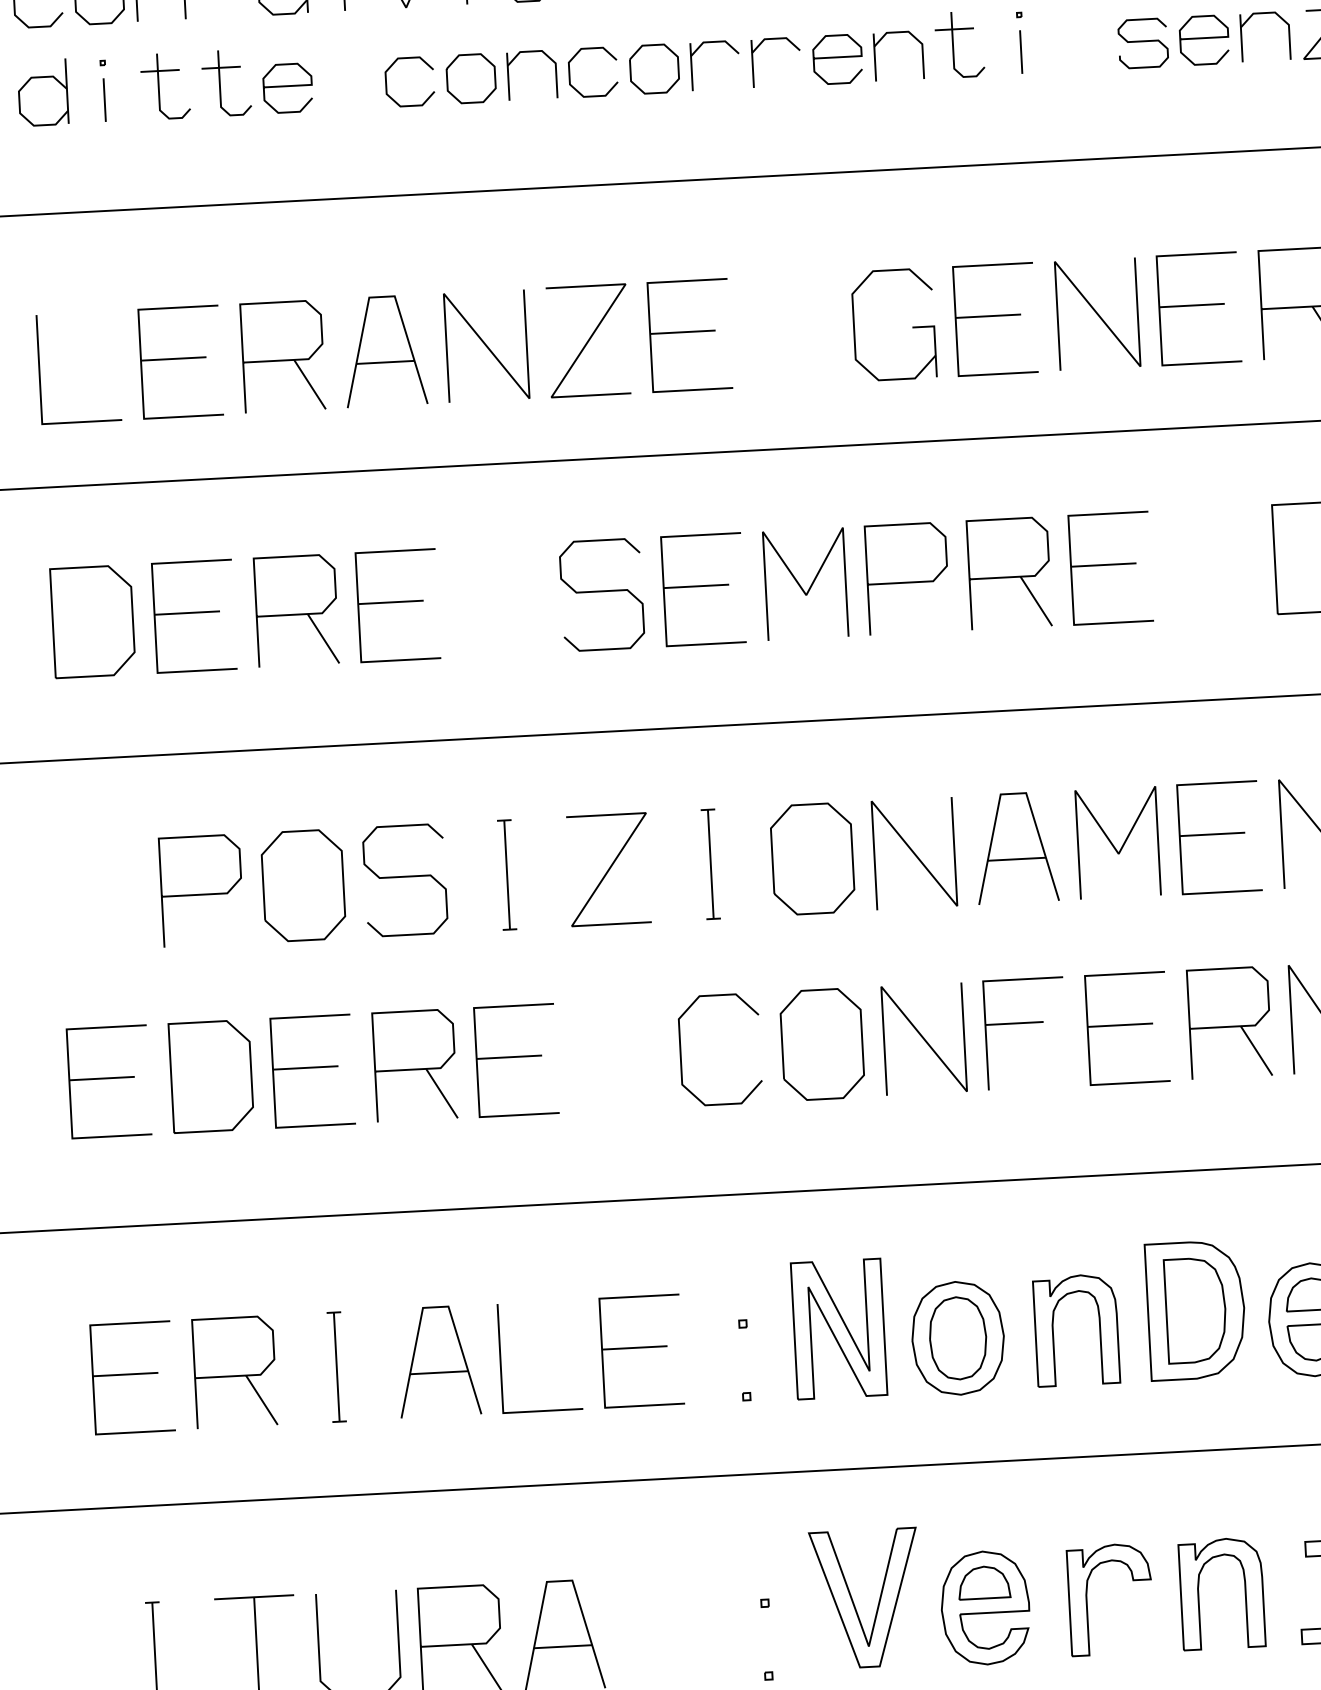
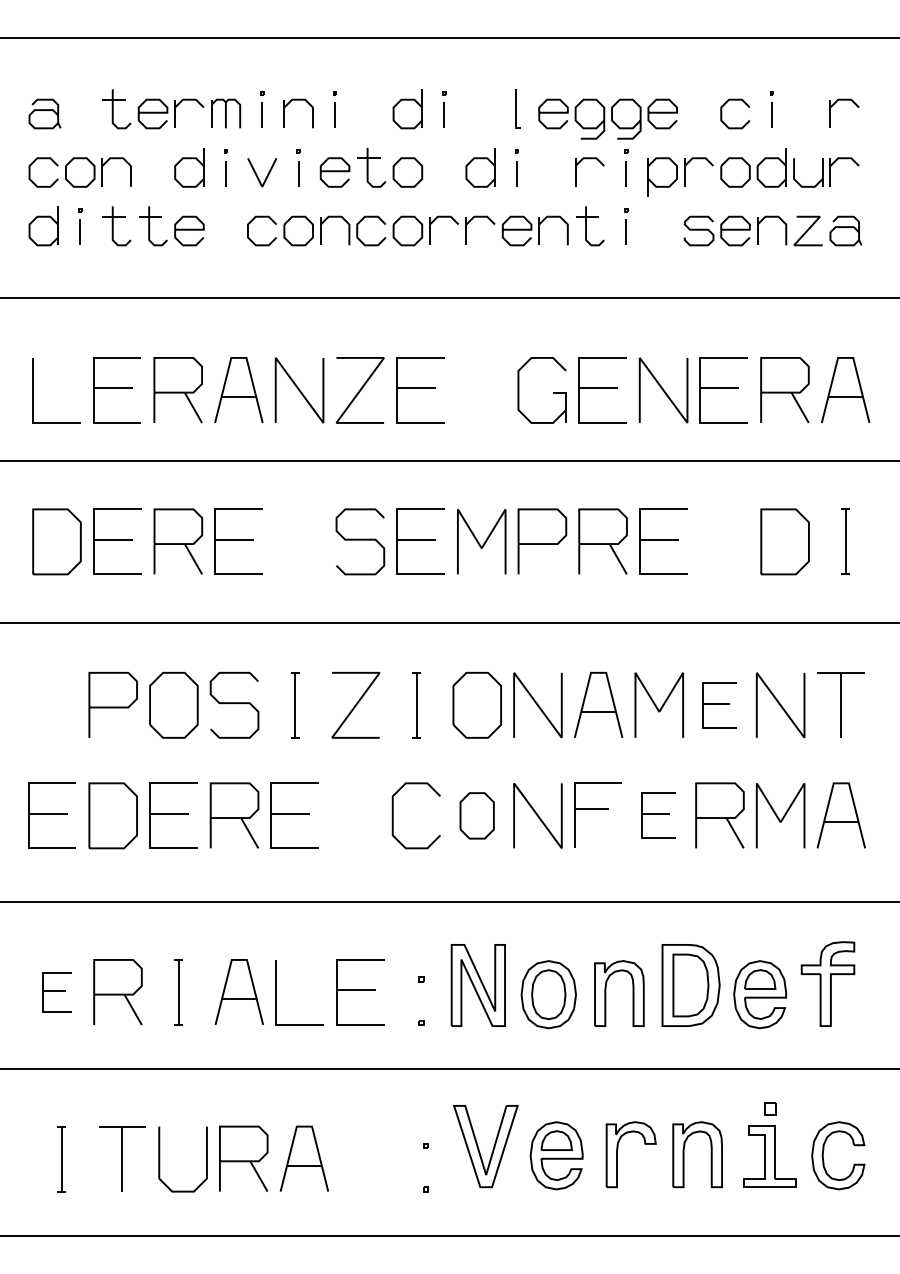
part: (1219, 837) -> (719, 705), size x0.7
part: (1126, 1027) -> (658, 815), size x0.7
part: (821, 1043) -> (476, 815), size x0.7
part: (131, 1377) -> (56, 992), size x0.6

